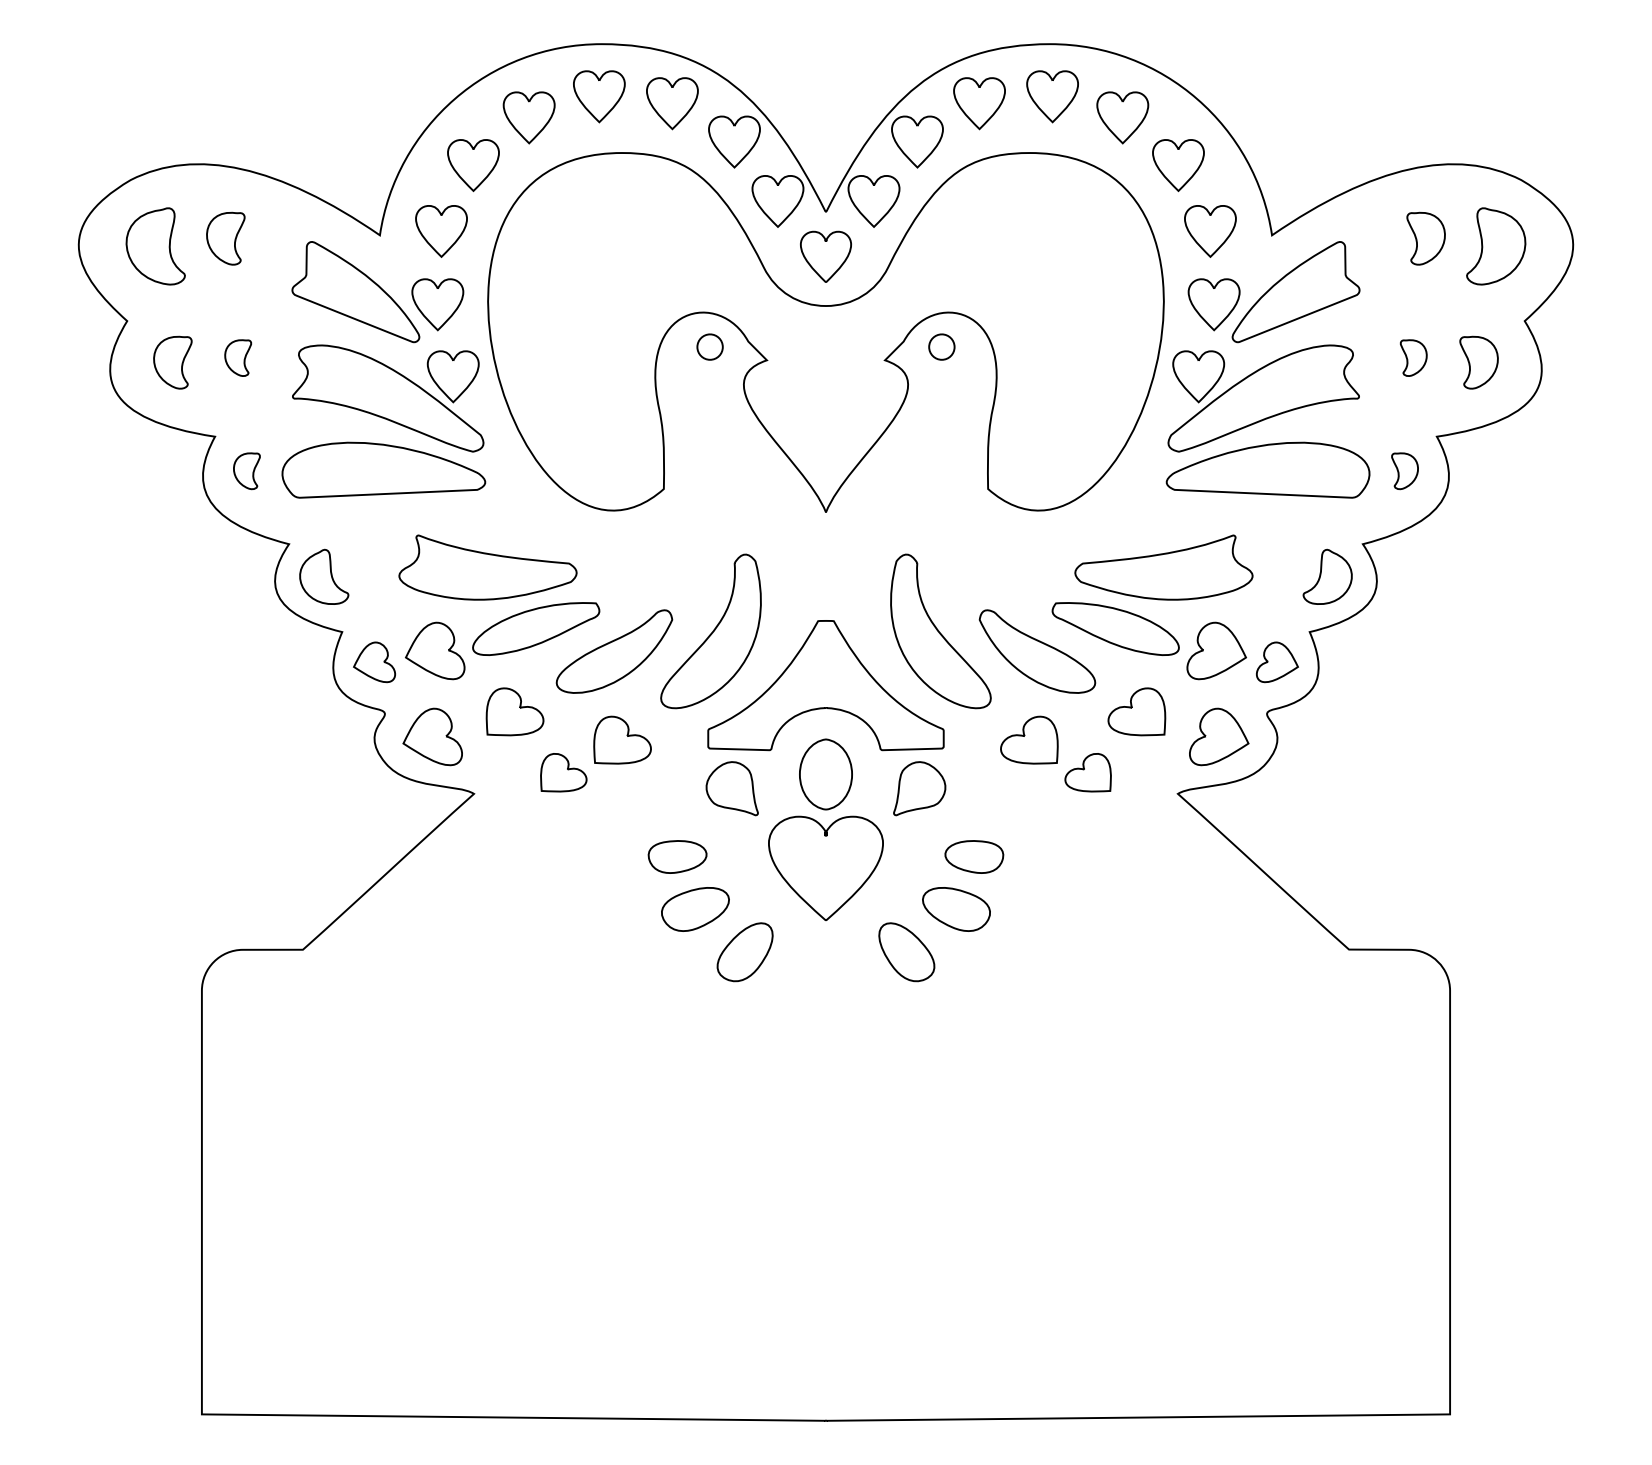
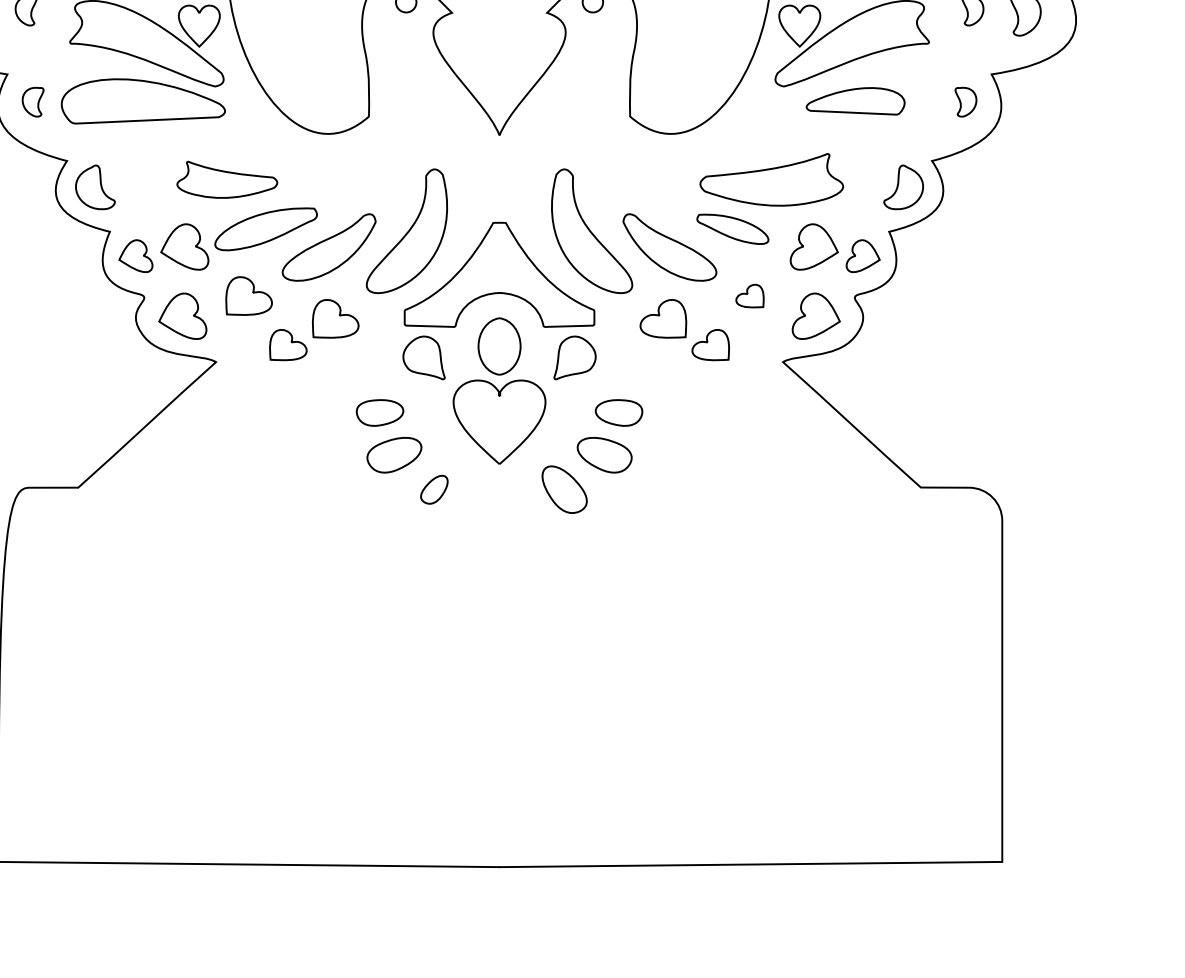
part: (1267, 469) -> (855, 100), size x0.6
part: (487, 567) -> (226, 179), size x0.7
part: (1115, 628) -> (732, 228), size x0.7
part: (1136, 711) -> (749, 295), size x0.6
part: (744, 952) -> (433, 489), size x0.6

